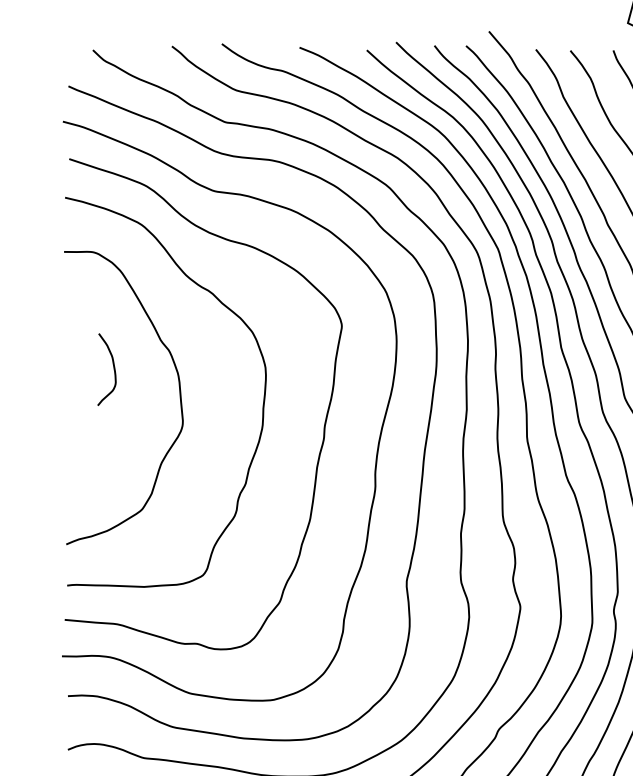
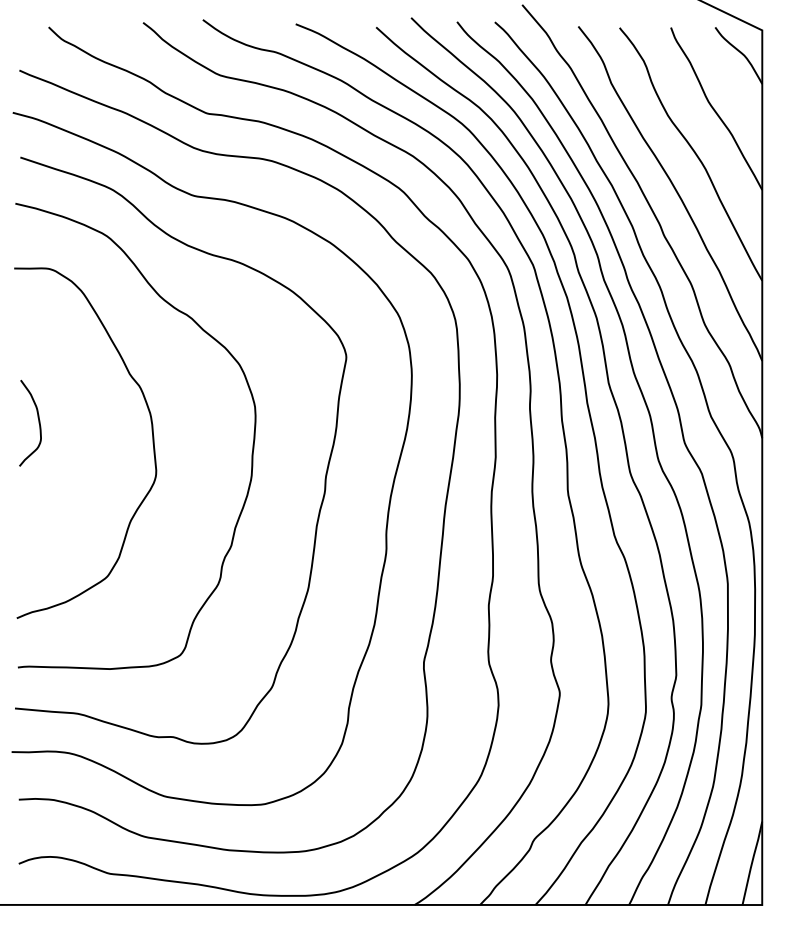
curve: (113, 368) -> (38, 422), moved

